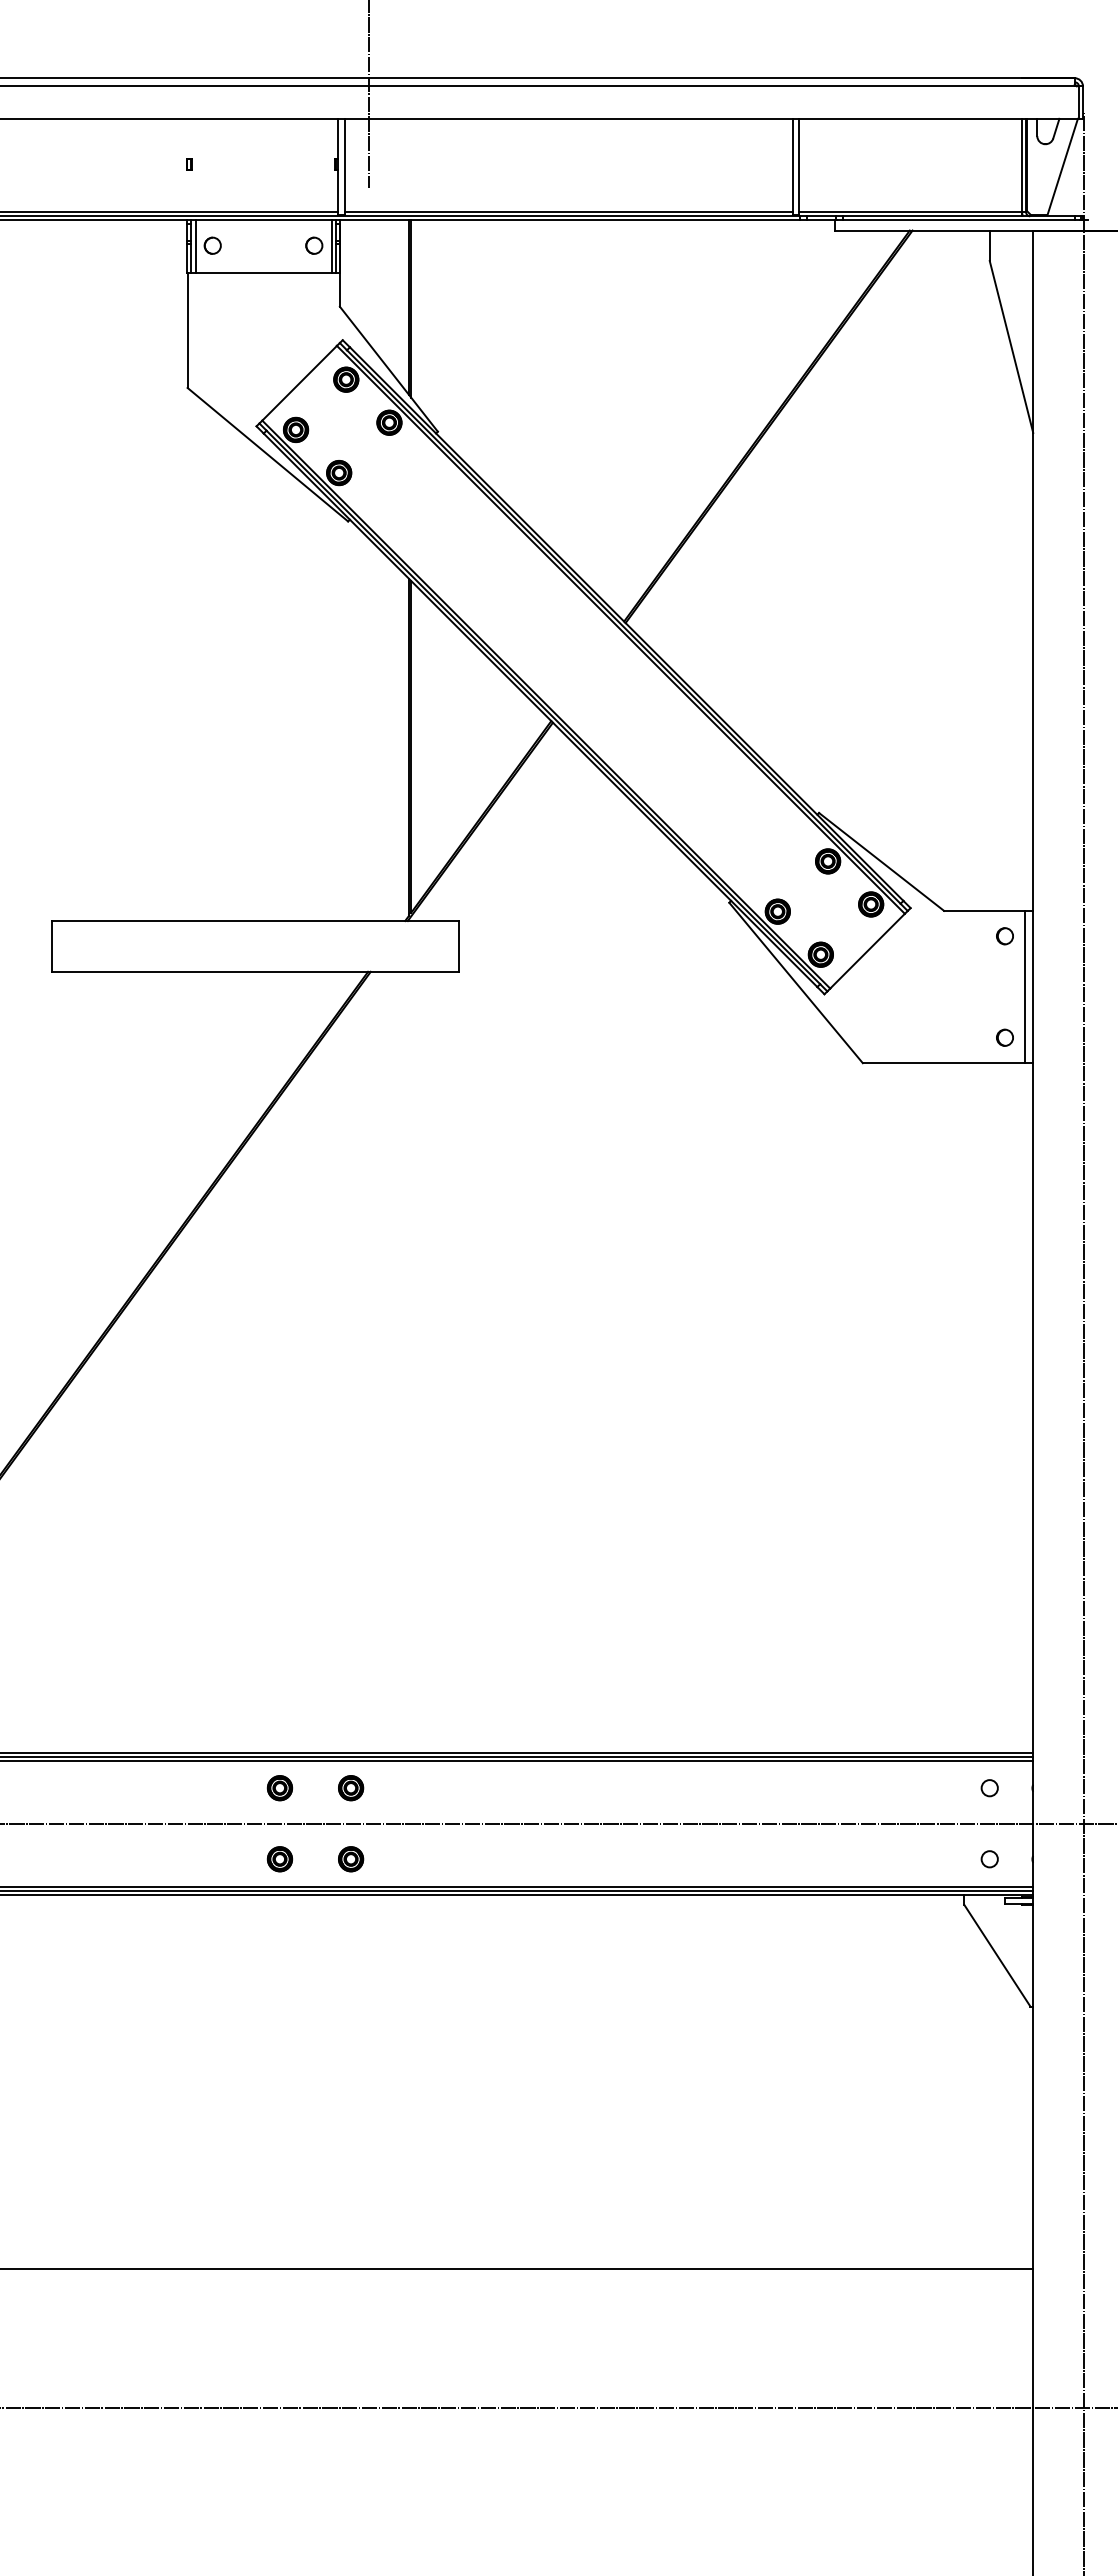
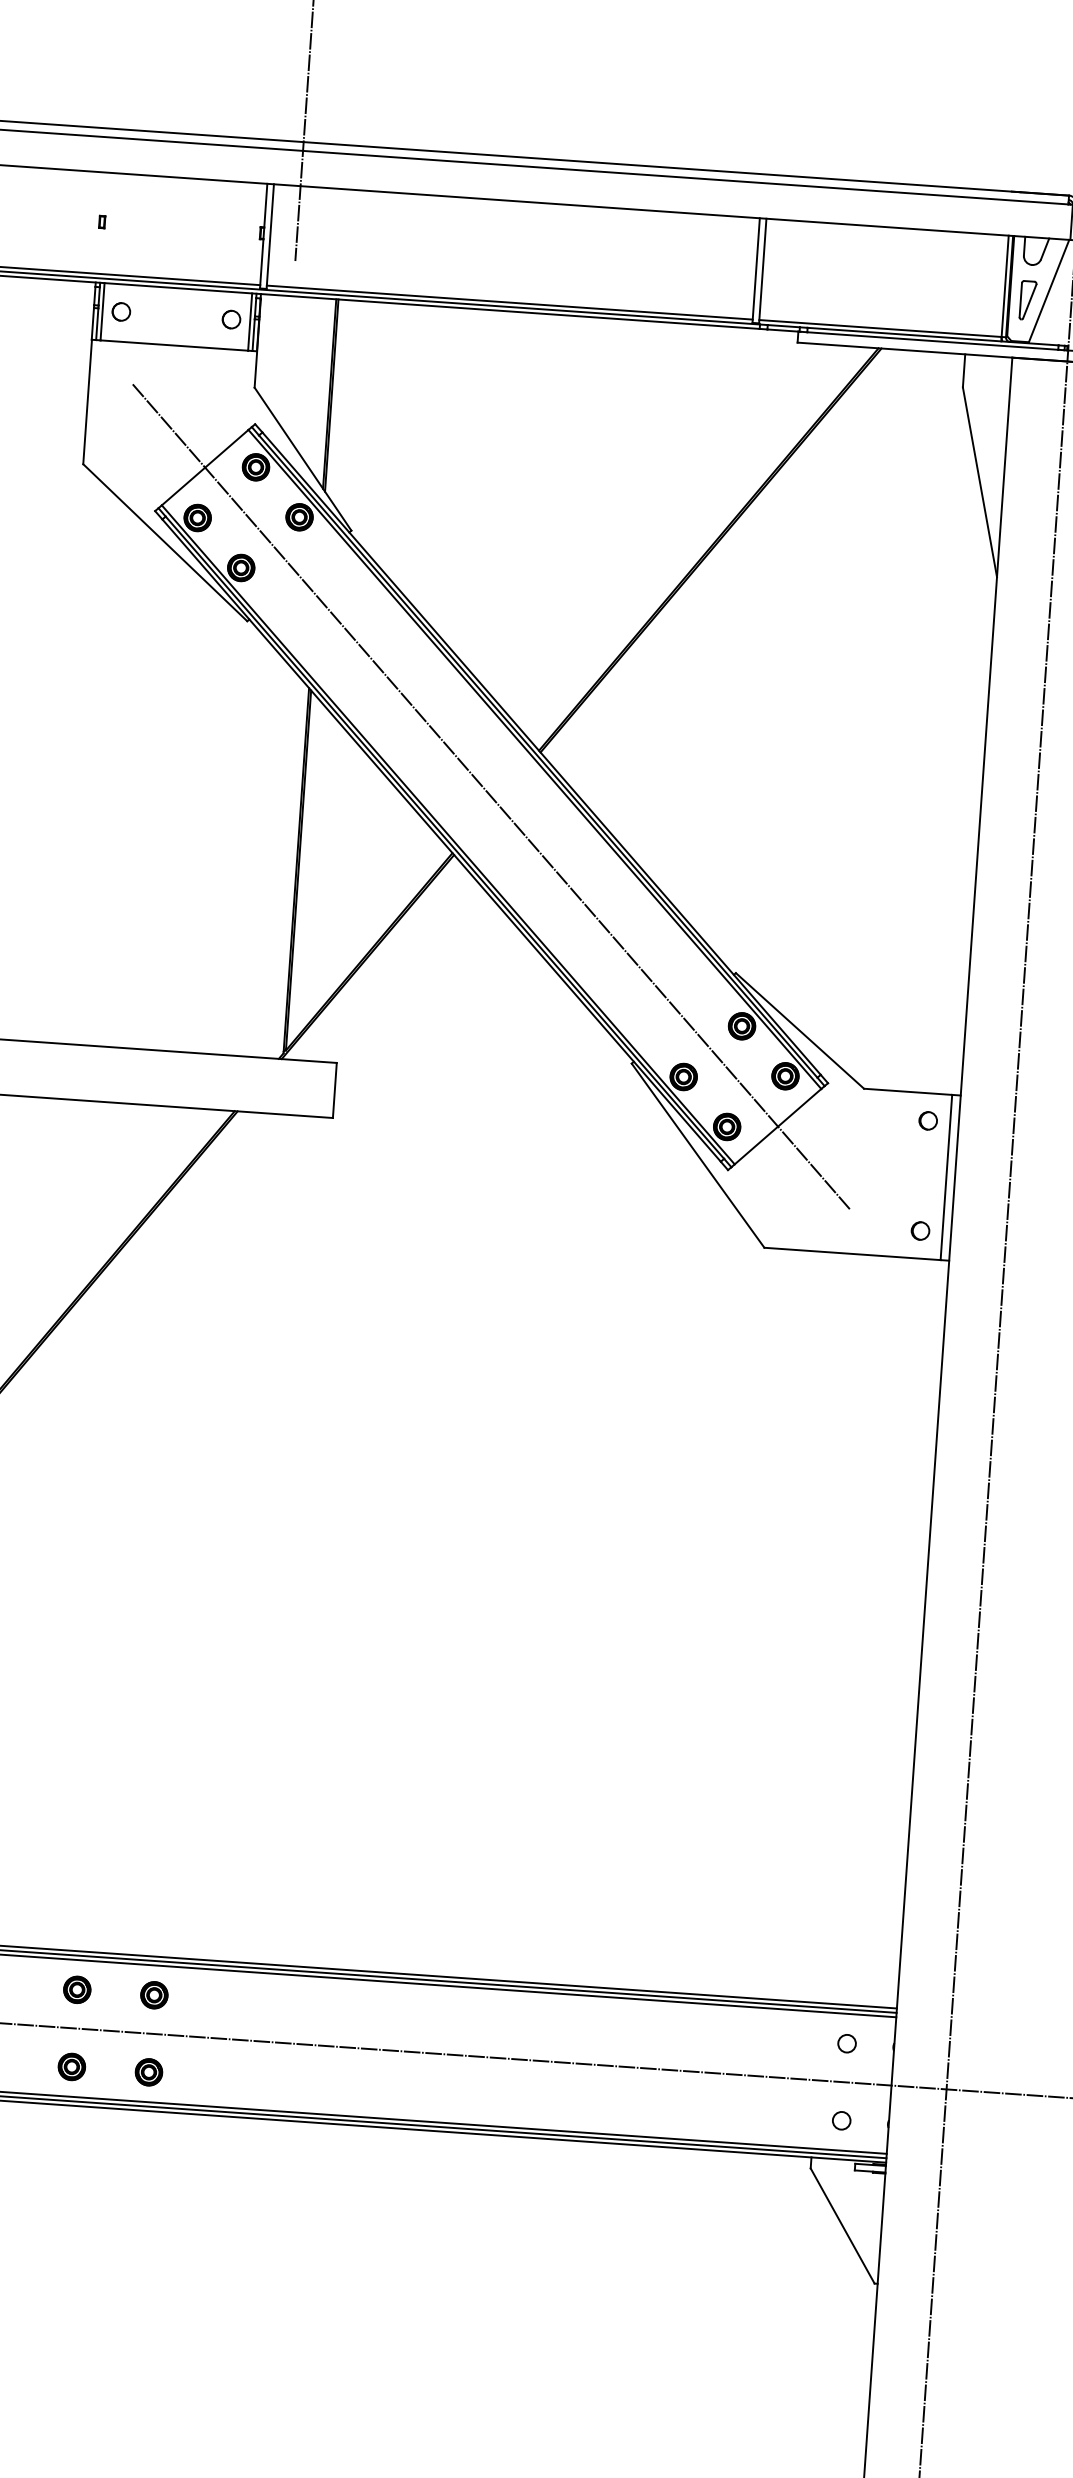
part: (1043, 176) -> (1027, 299), added
line: (583, 666) -> (491, 796), added

